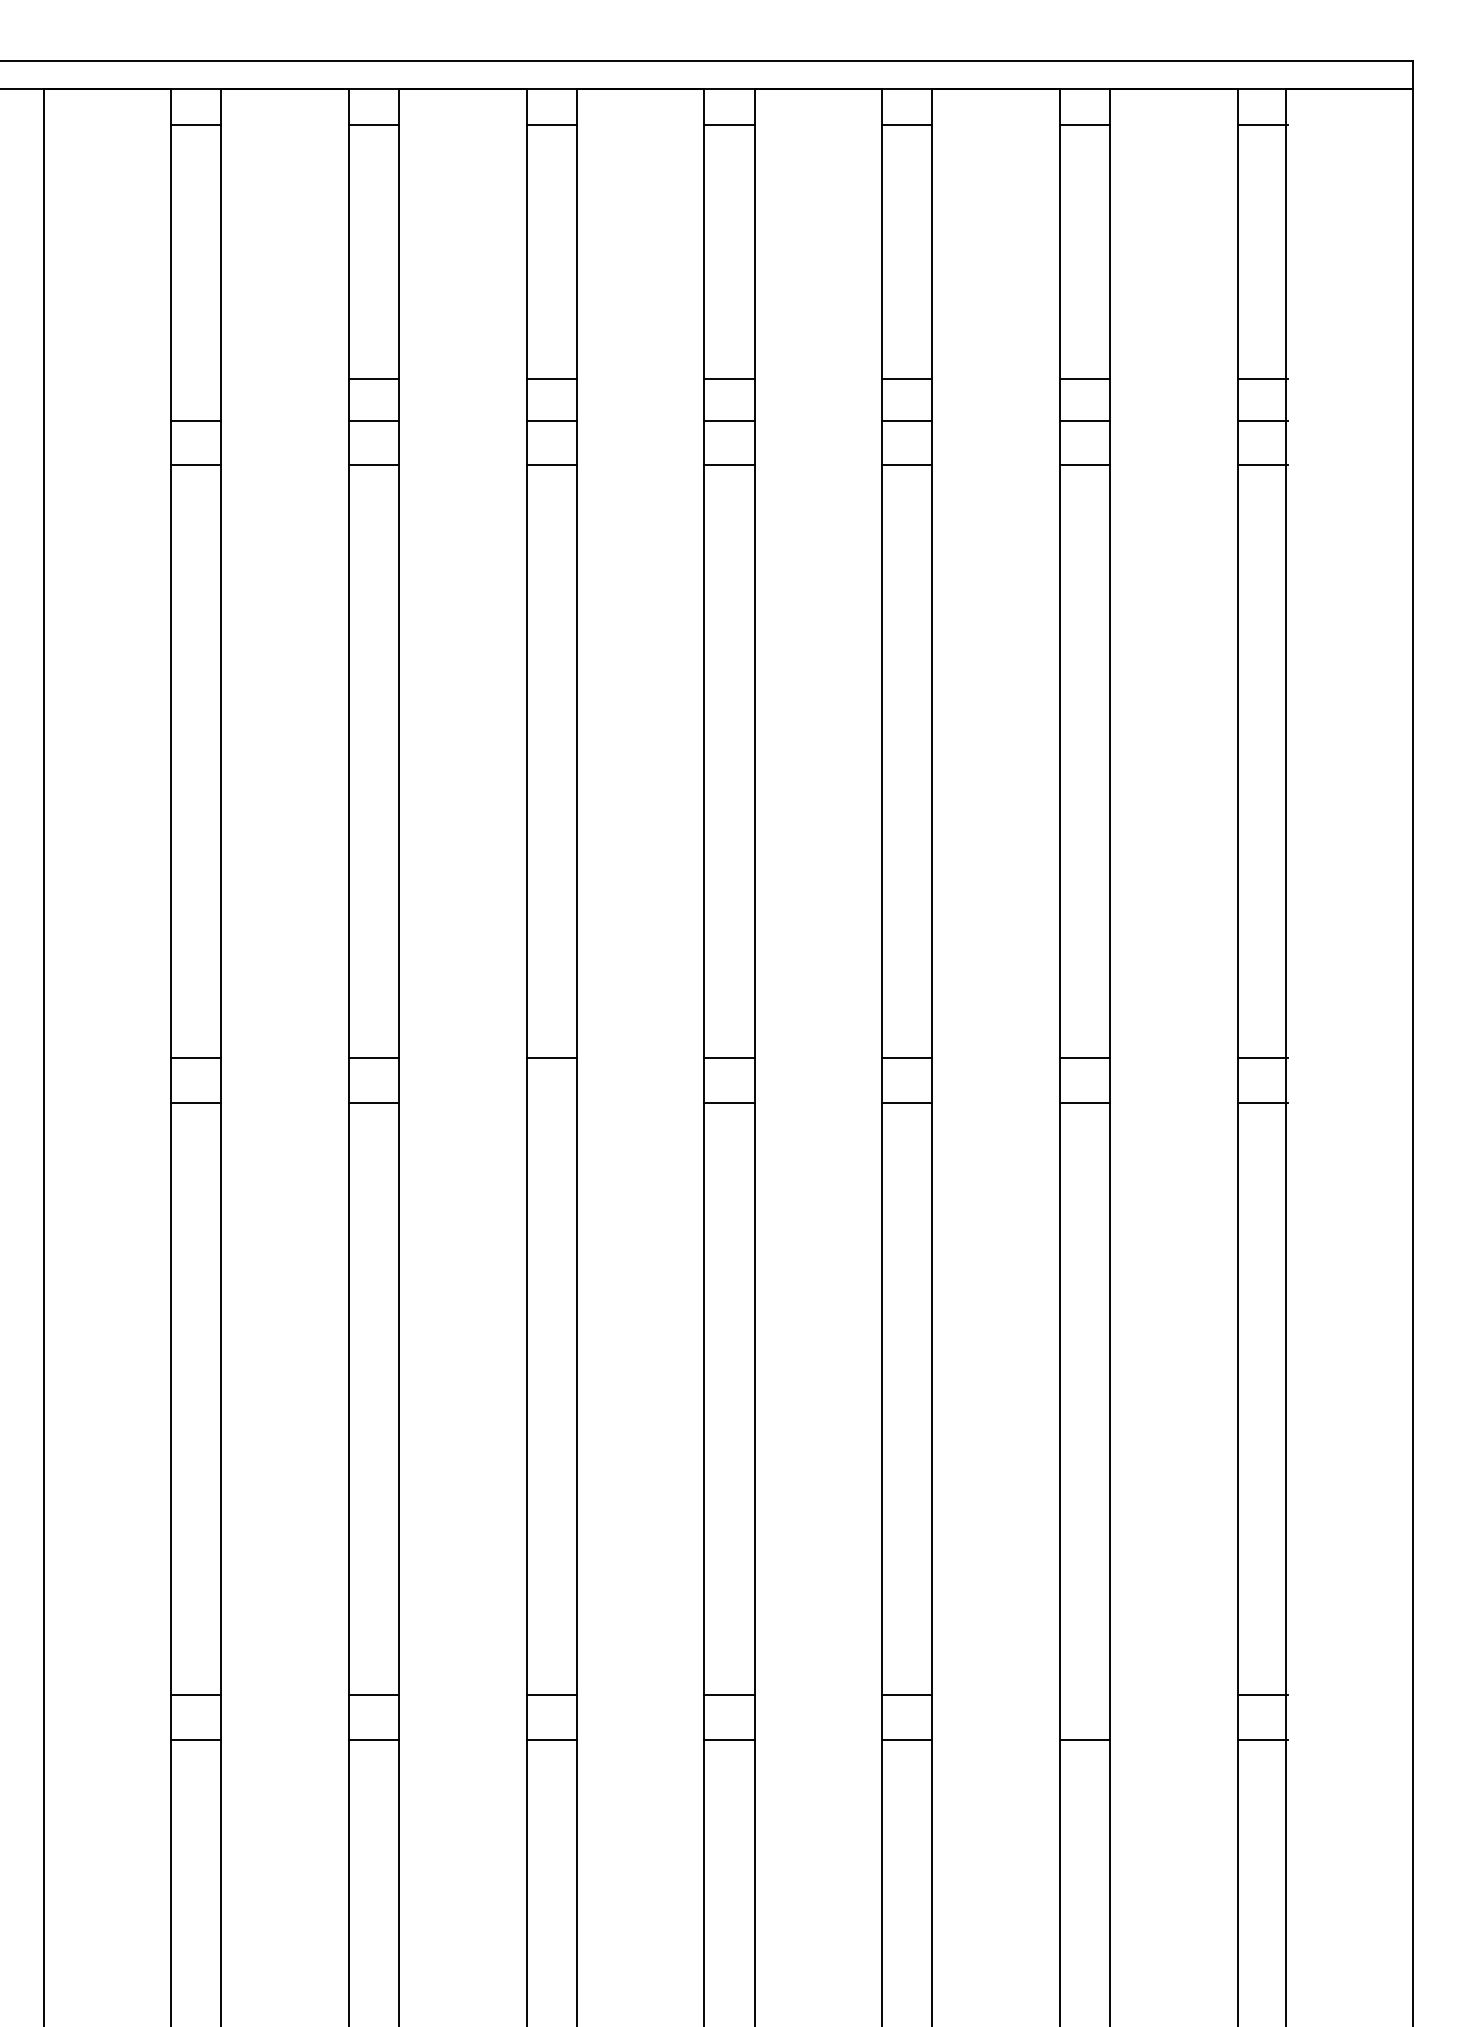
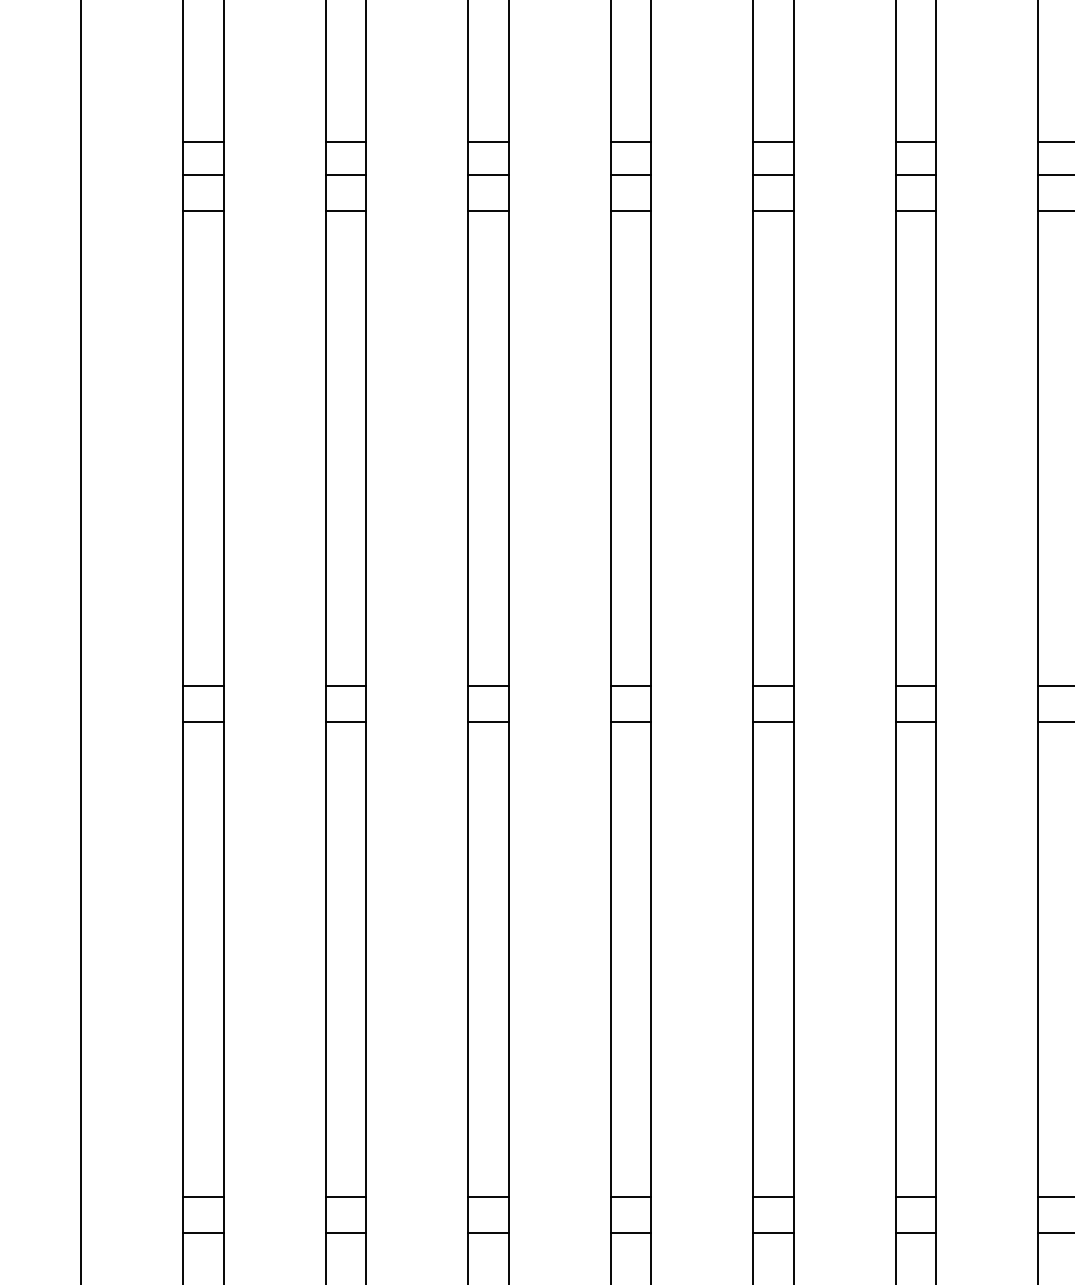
line: (195, 379) -> (202, 142), added
line: (551, 1102) -> (488, 721), added
line: (1084, 1695) -> (915, 1197), added

